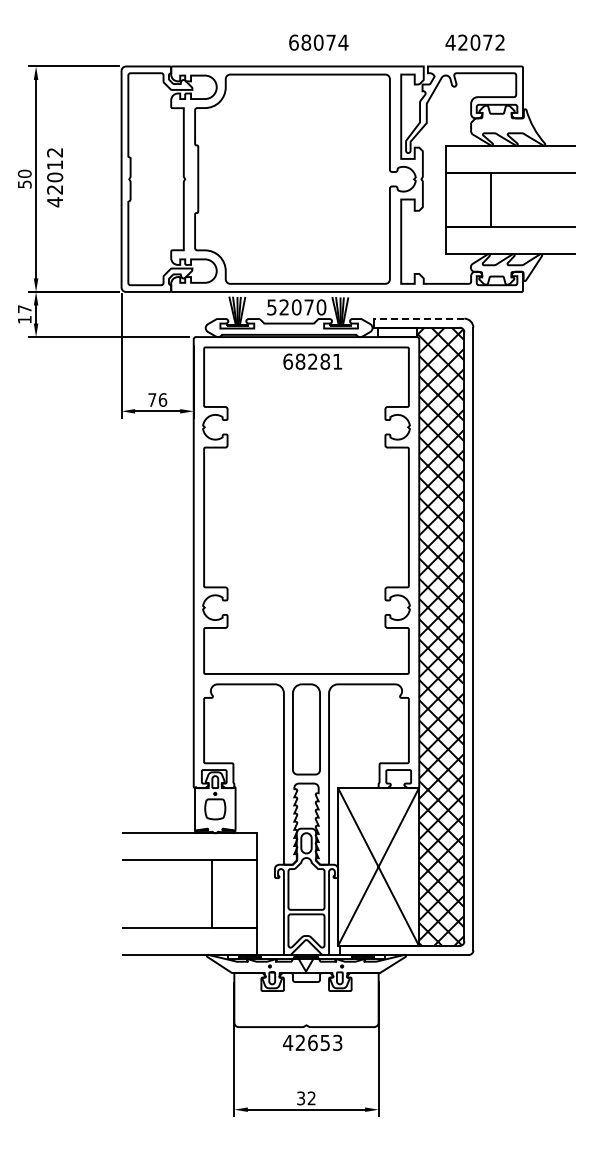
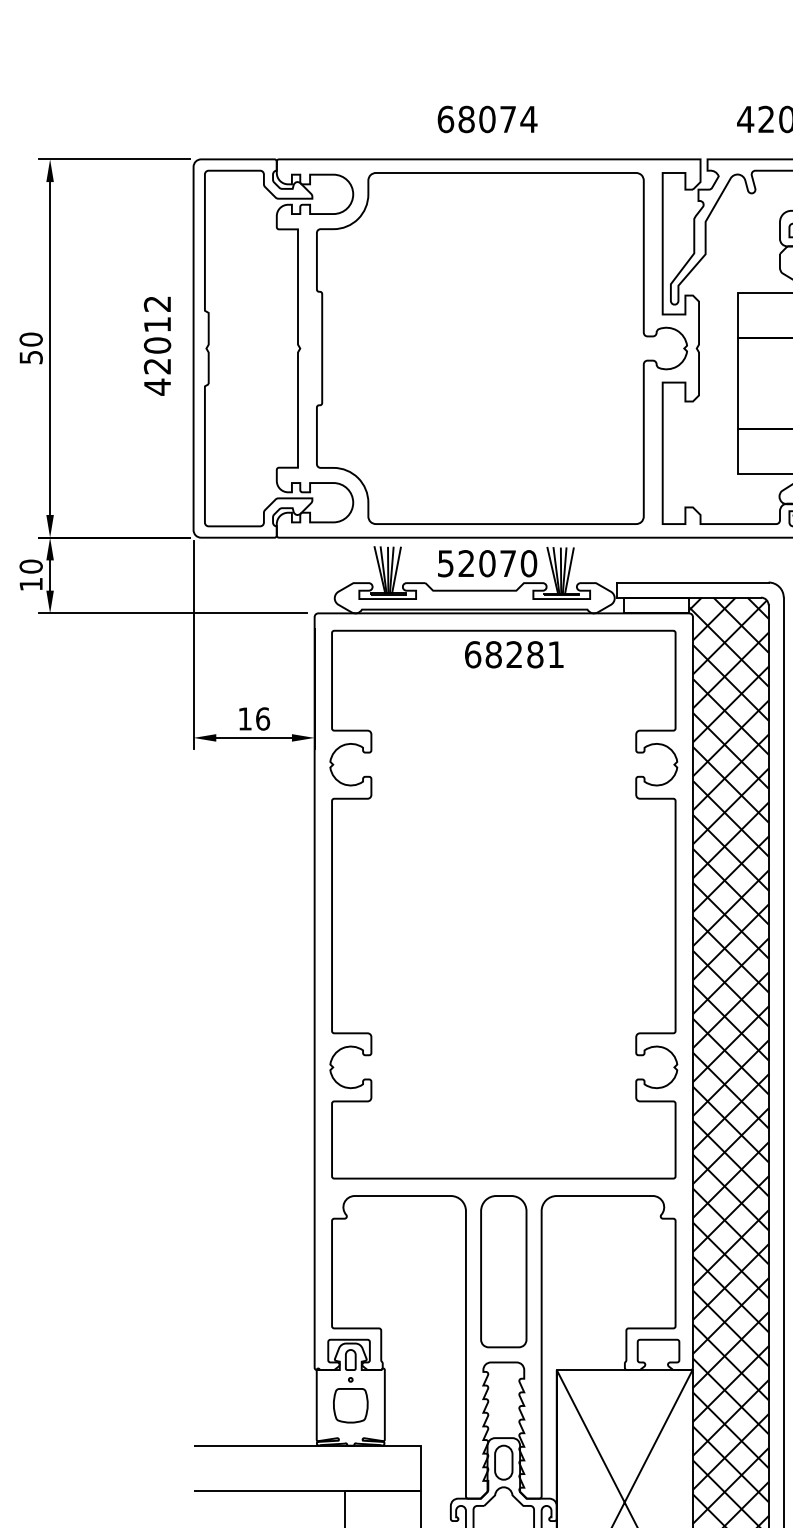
text: (318, 42) -> (487, 119), moved
text: (55, 177) -> (158, 345), moved
text: (24, 309) -> (30, 567), 17 -> 10
line: (418, 318) -> (691, 582), dashed -> solid
text: (152, 399) -> (245, 718), 76 -> 16

